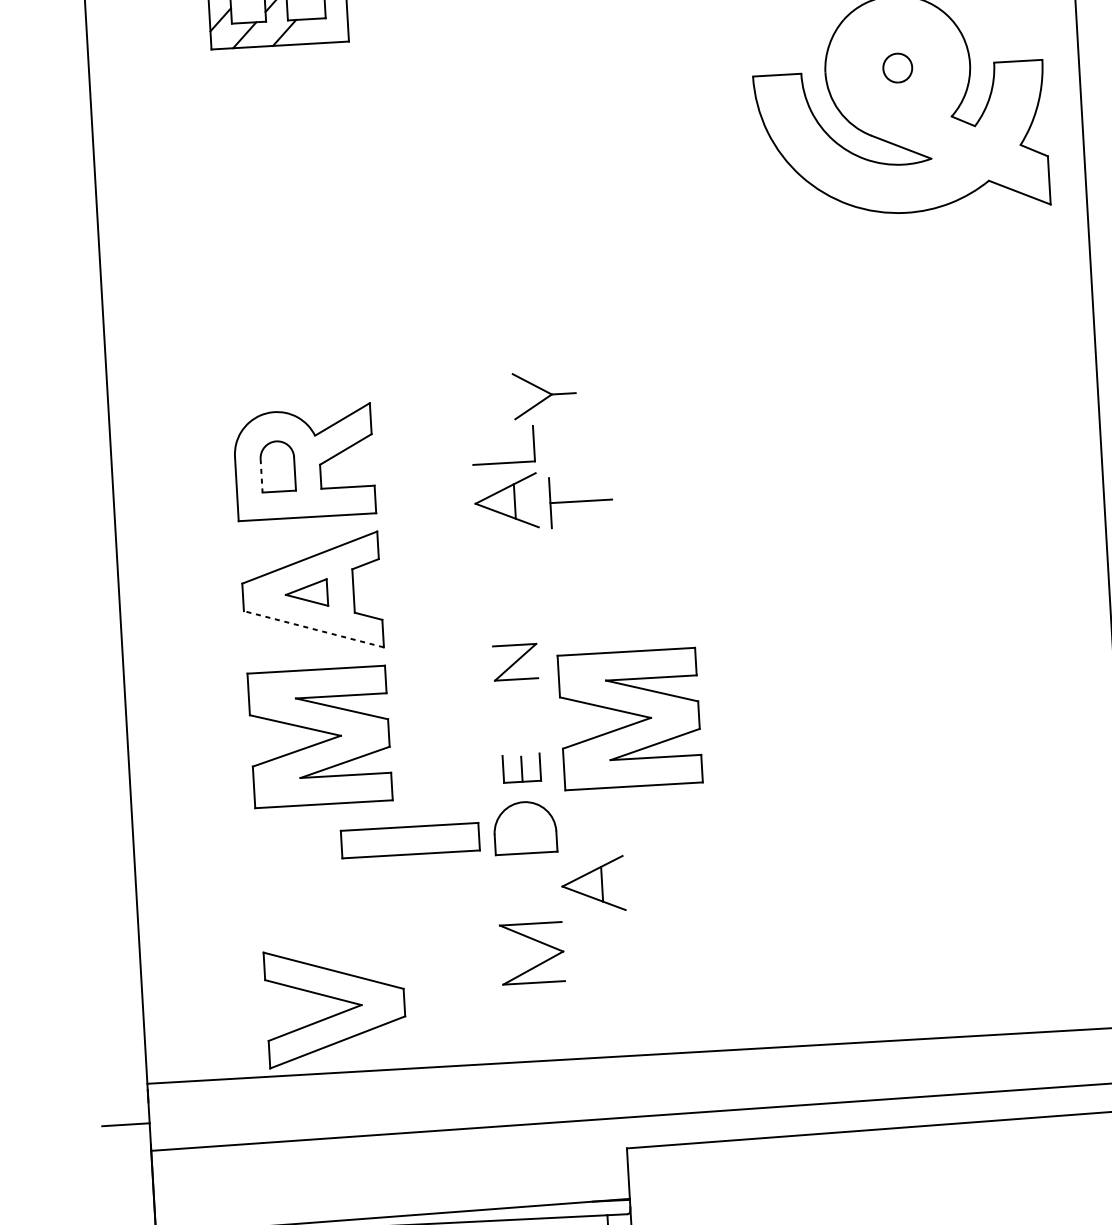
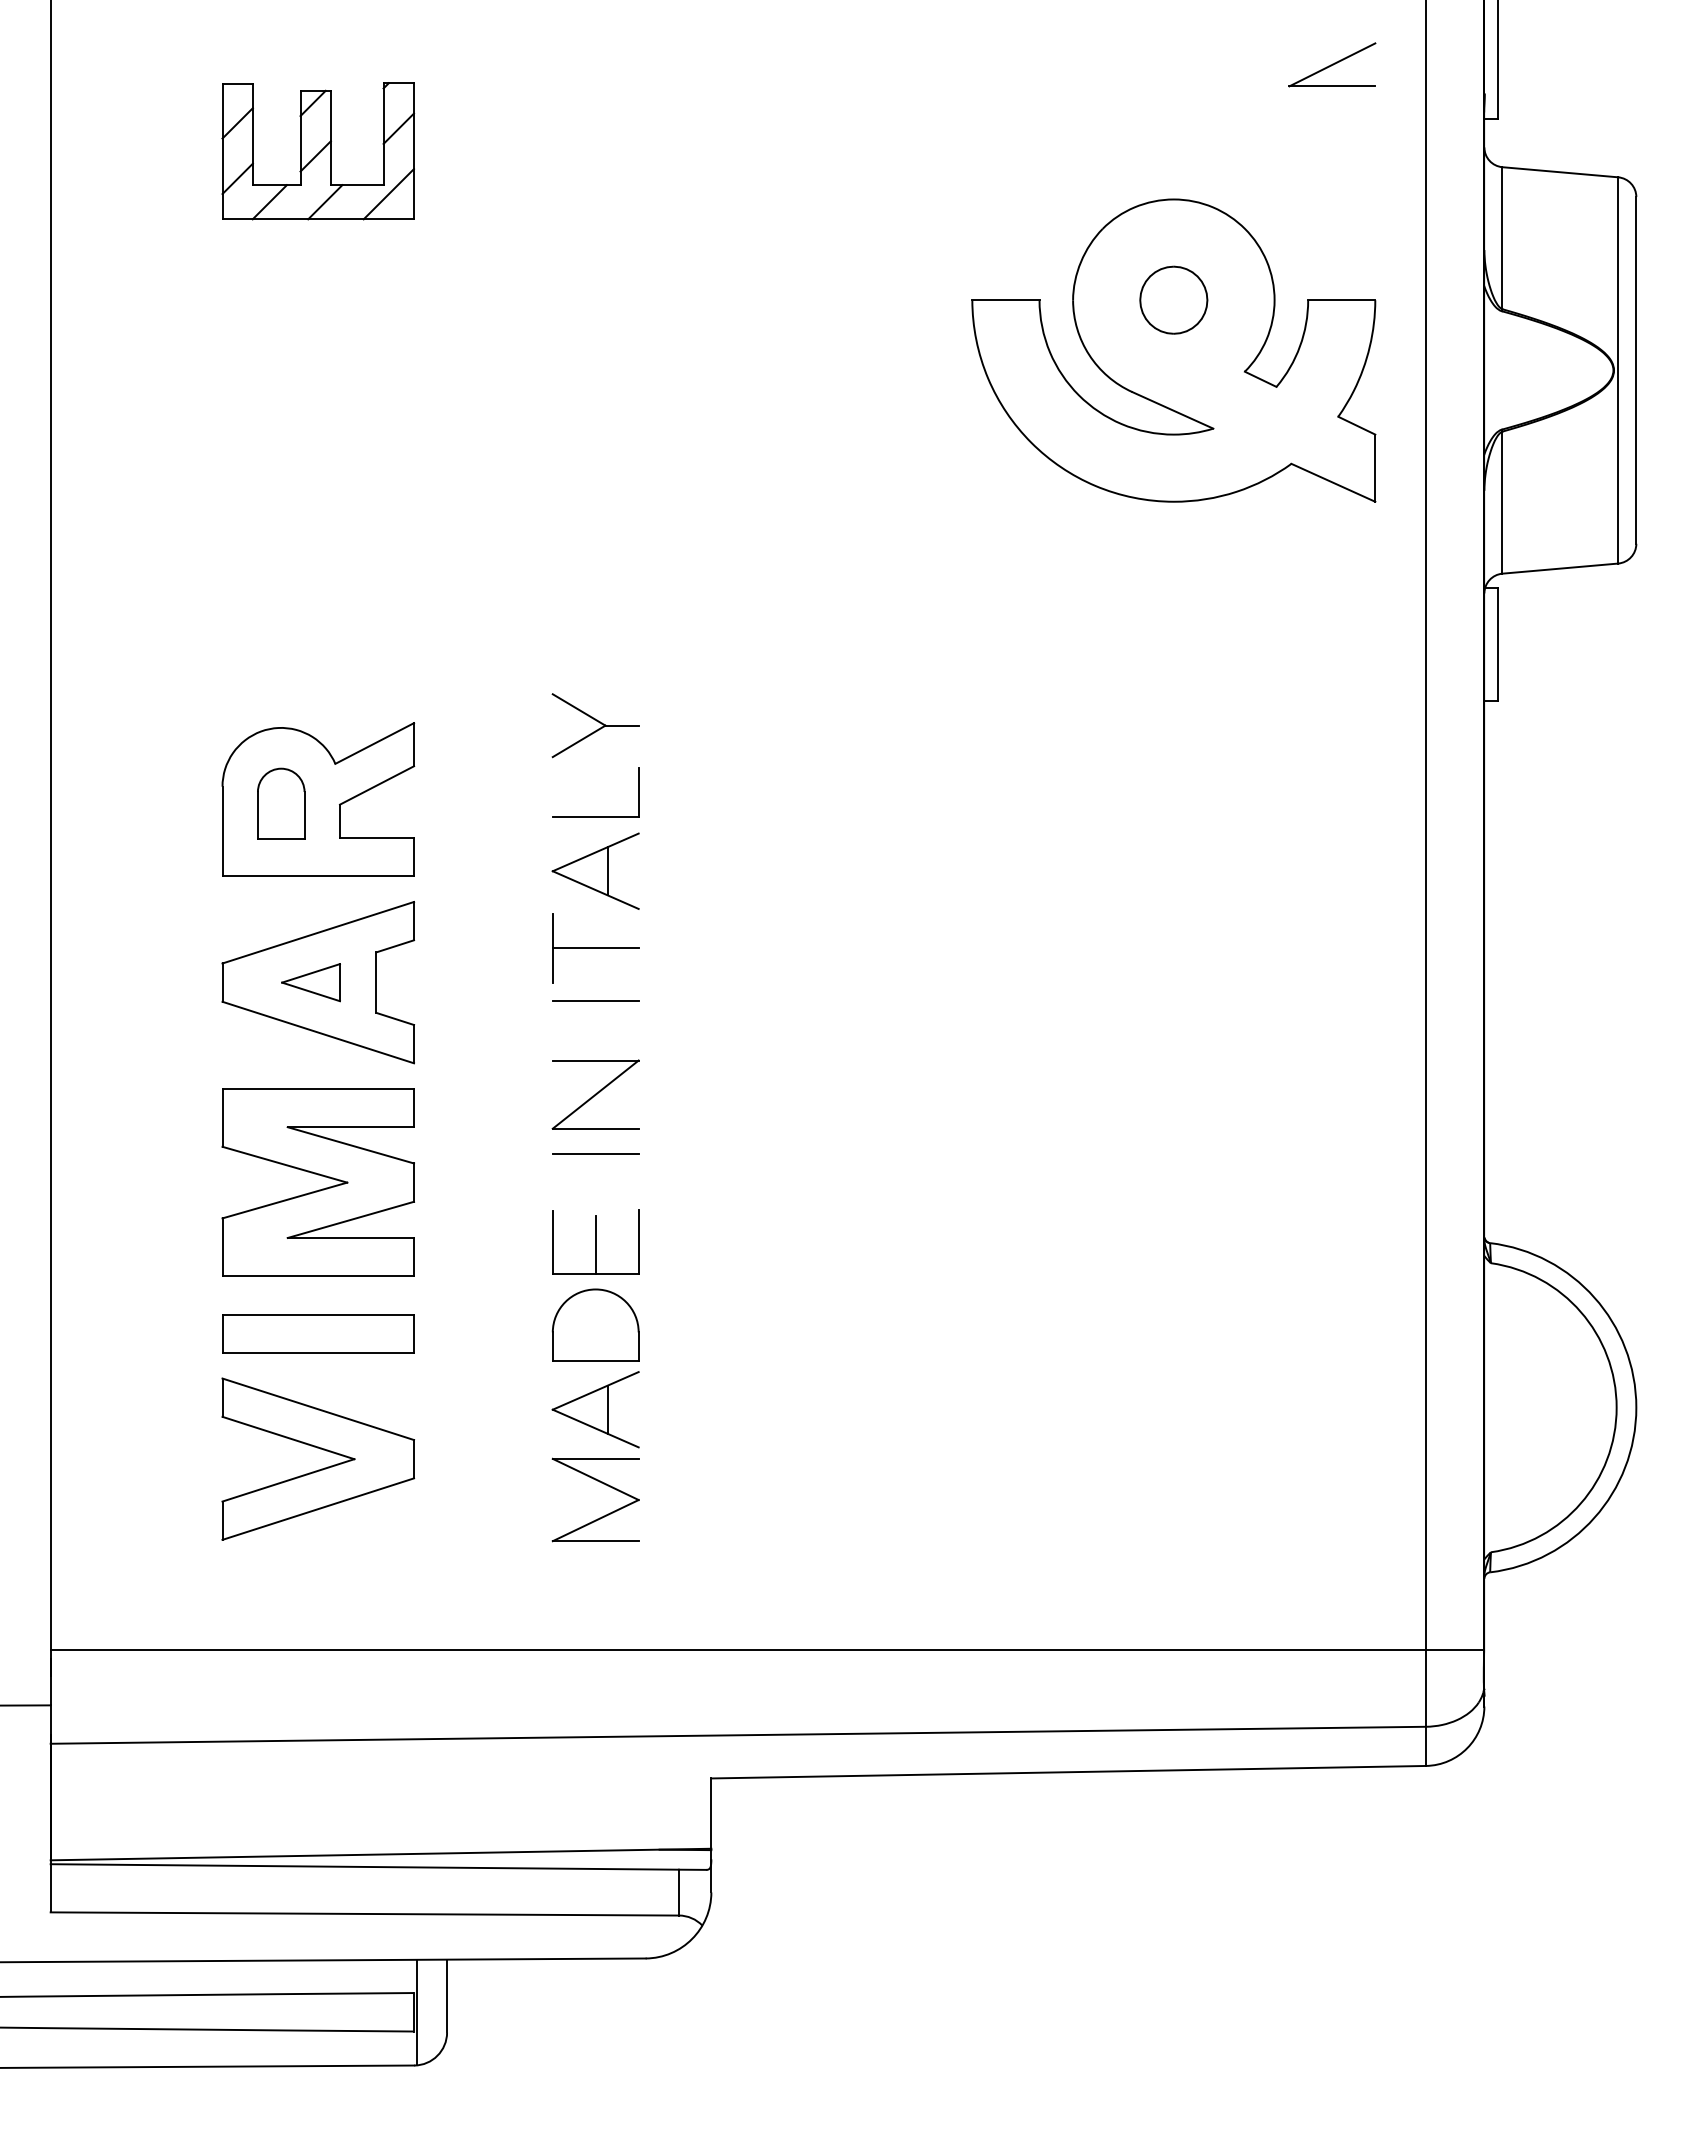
line: (329, 24) -> (388, 194), added
part: (897, 67) -> (1173, 299), size x1.67
part: (544, 394) -> (595, 725), moved
line: (261, 475) -> (257, 815), dashed -> solid
part: (581, 501) -> (595, 948), moved
line: (511, 595) -> (595, 1001), added
line: (314, 629) -> (318, 1032), dashed -> solid
part: (515, 662) -> (595, 1094), size x1.43
line: (517, 705) -> (595, 1154), added
part: (630, 713) -> (750, 1175), removed
part: (521, 767) -> (595, 1241), size x1.67
part: (410, 840) -> (318, 1333), moved
part: (593, 884) -> (595, 1409), moved
part: (336, 999) -> (320, 1449), moved

